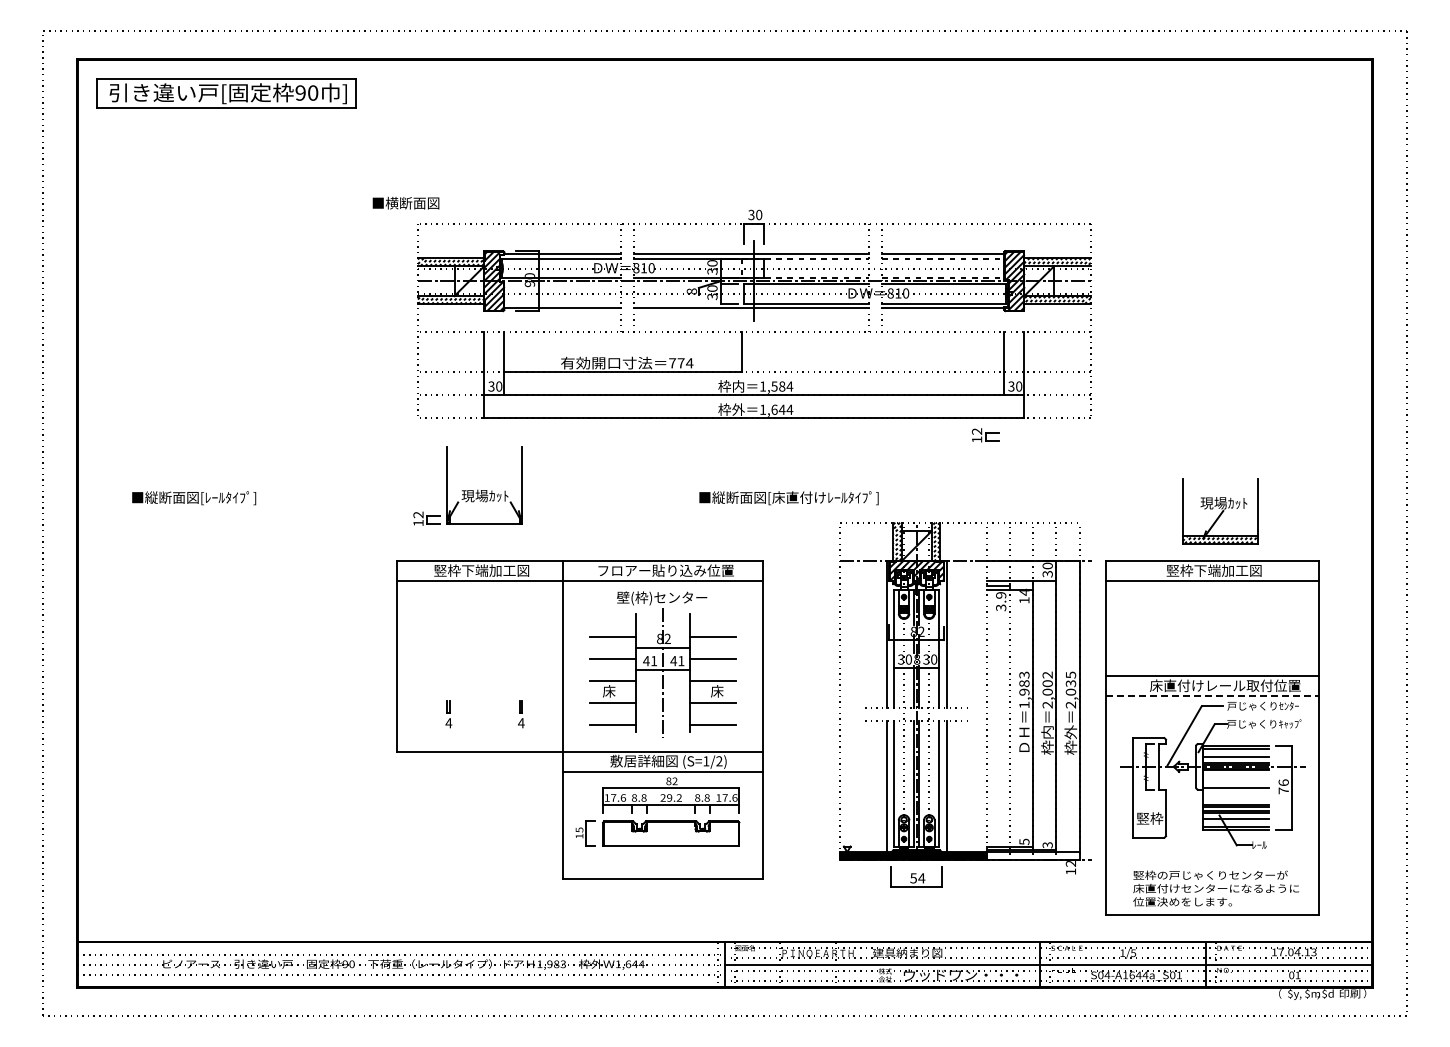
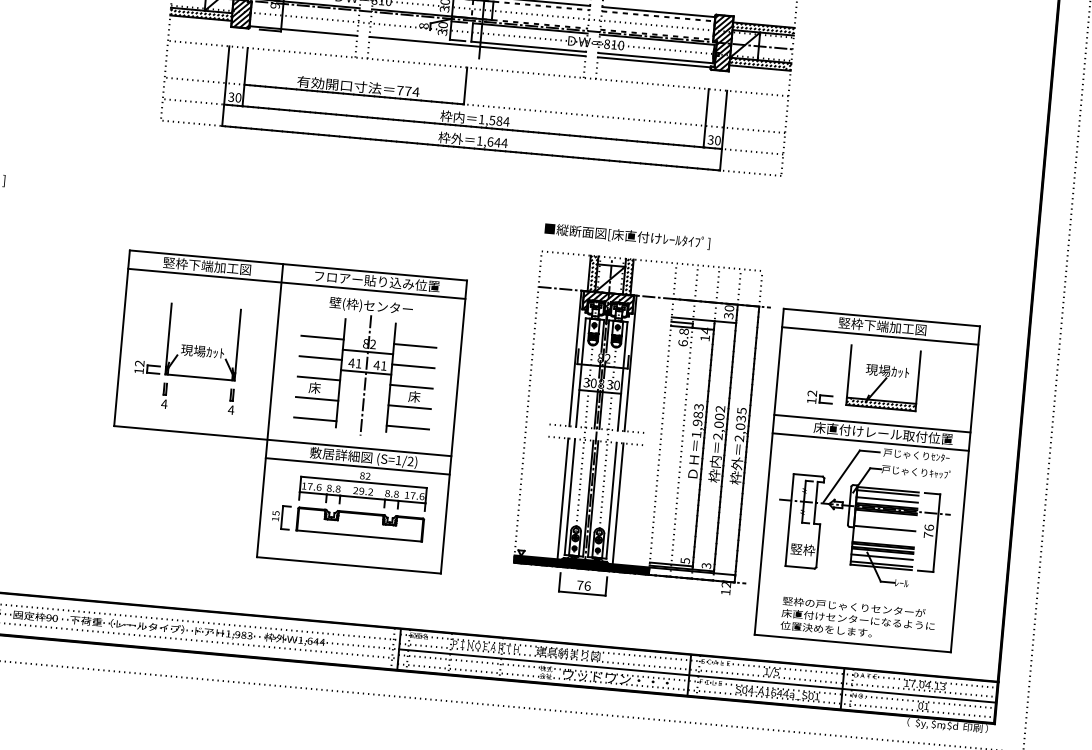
part: (985, 435) -> (819, 397), moved
part: (467, 485) -> (187, 340), moved
text: (788, 498) -> (626, 236), moved
part: (1220, 511) -> (883, 378), moved
text: (1001, 601) -> (683, 337), 3.9 -> 6.8
line: (1213, 696) -> (871, 442), dashed -> solid
text: (917, 878) -> (583, 585), 54 -> 76

